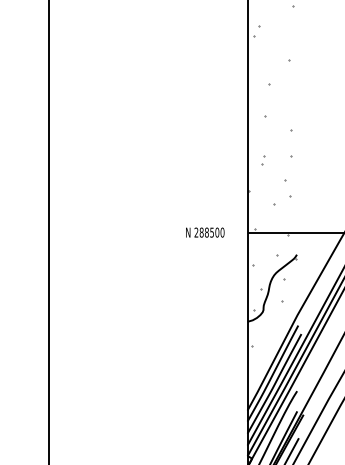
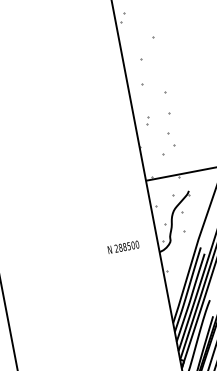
text: (205, 232) -> (123, 247), moved

